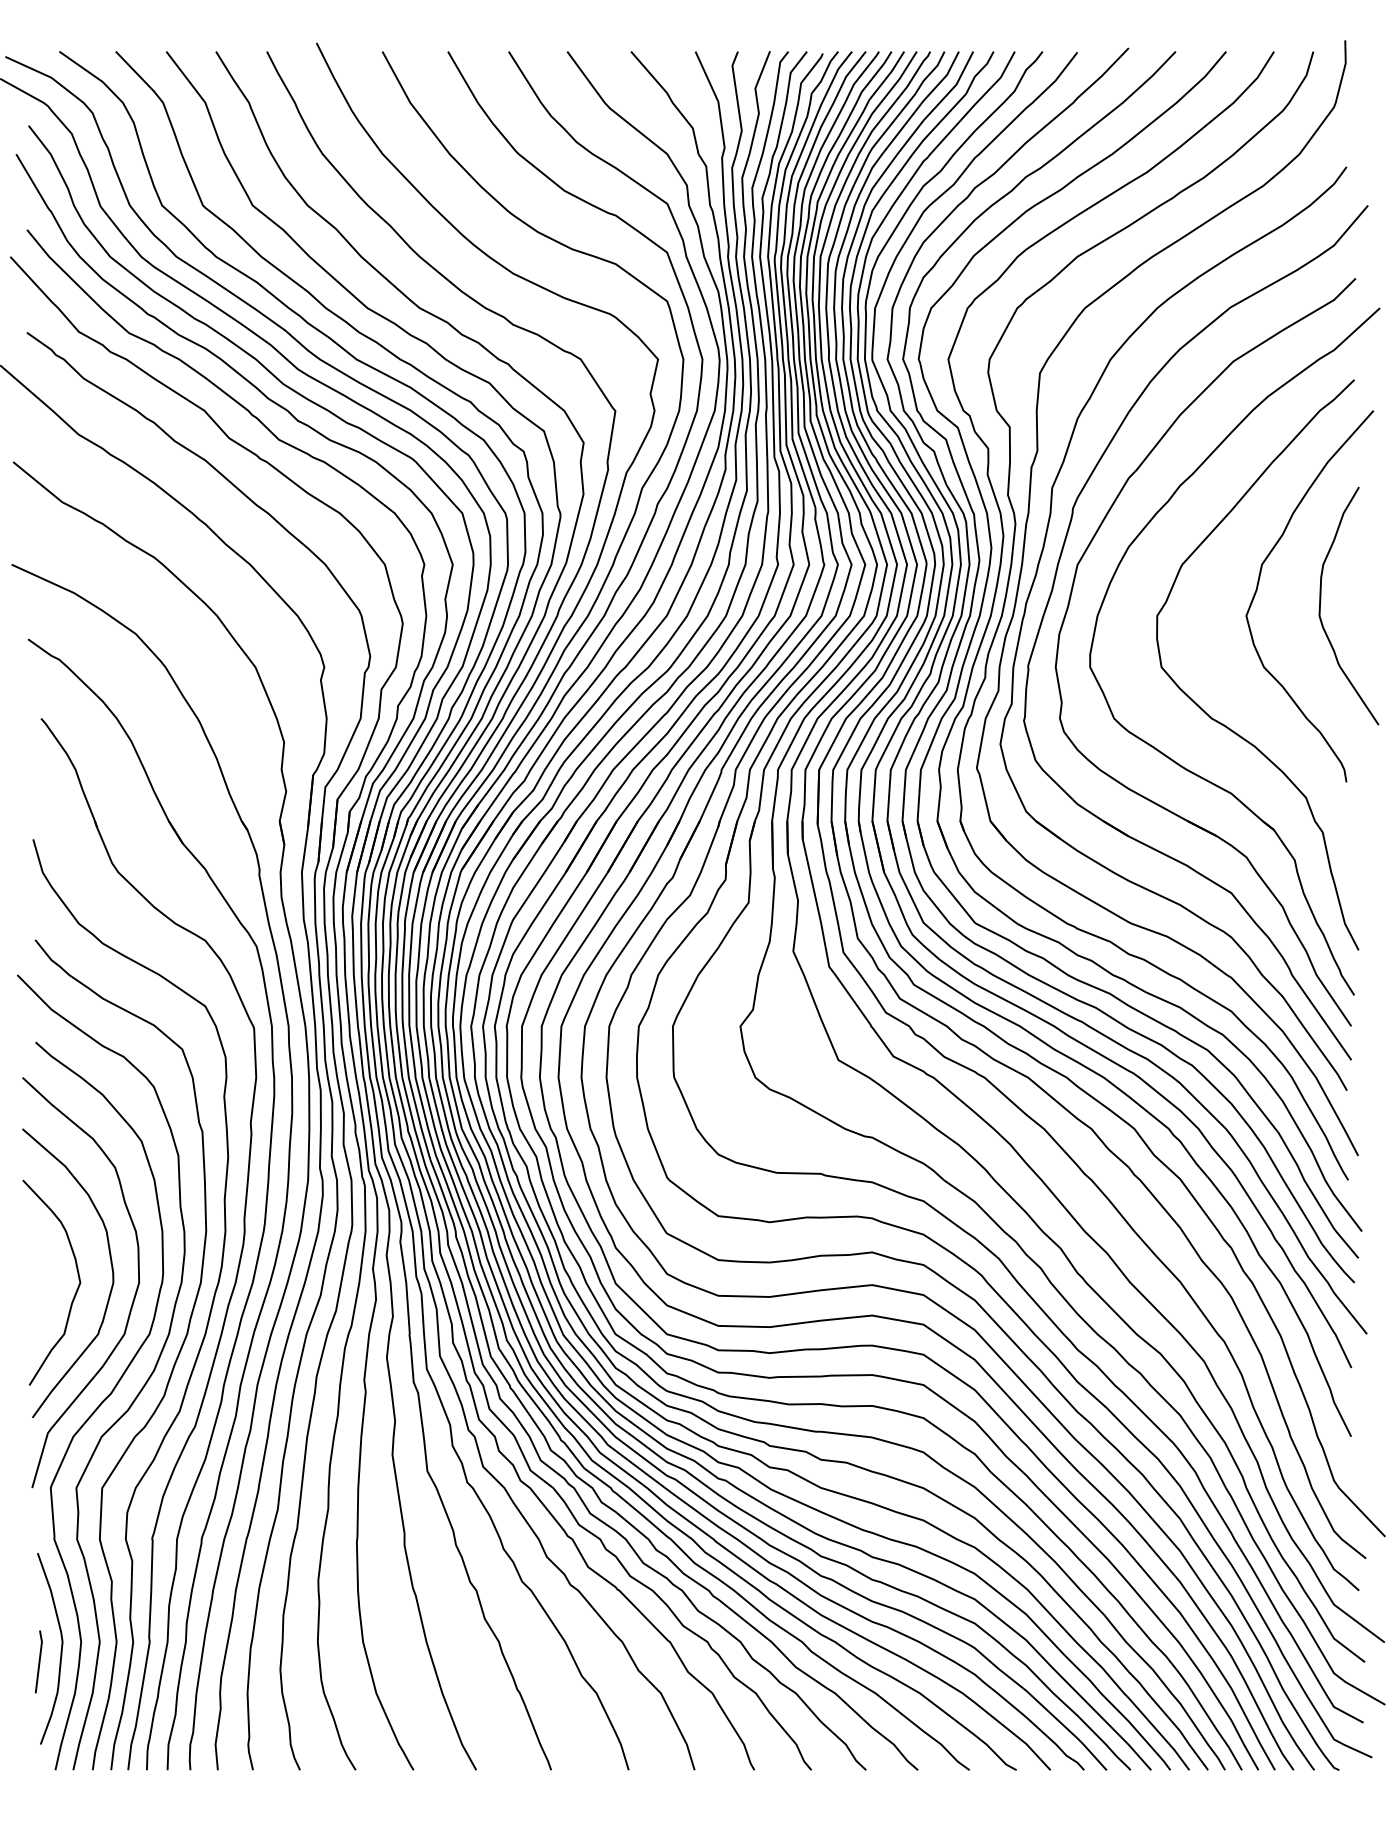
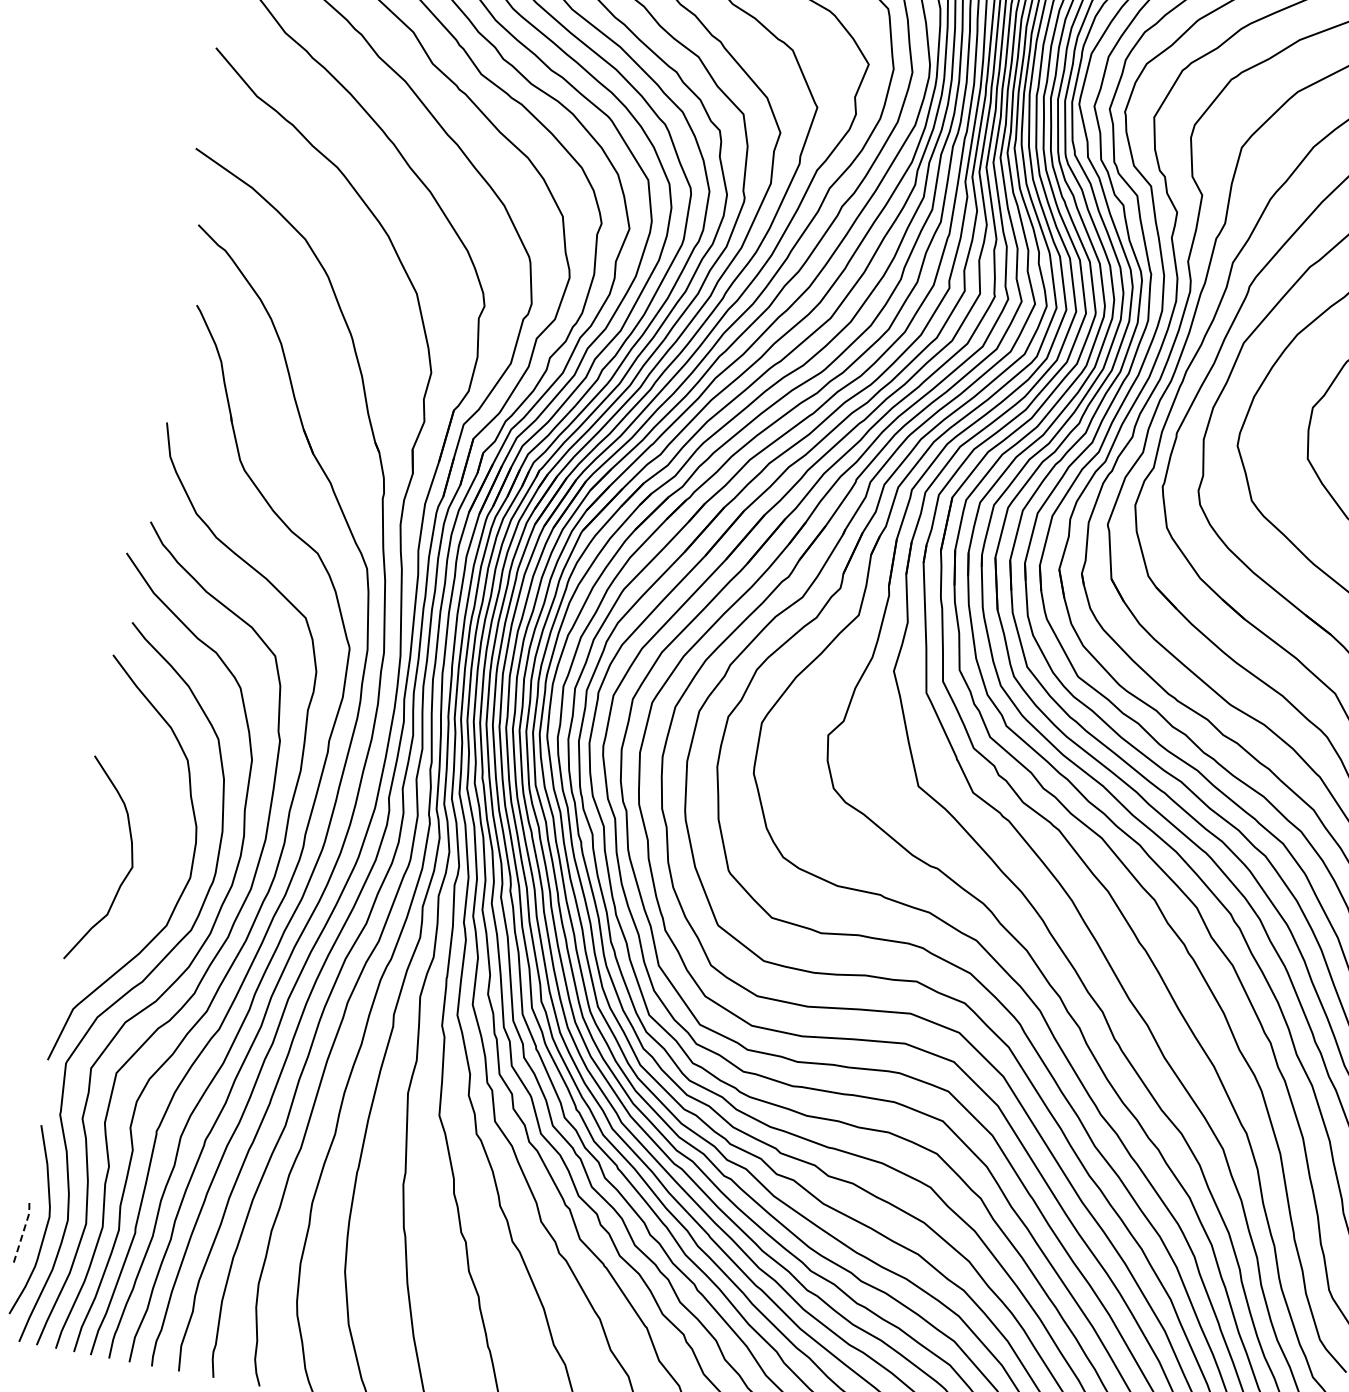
curve: (110, 1263) -> (165, 853), removed
line: (39, 1660) -> (23, 1231), solid -> dashed

